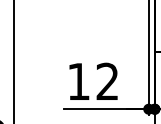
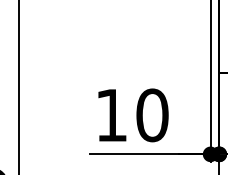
text: (107, 81) -> (152, 115), 12 -> 10

